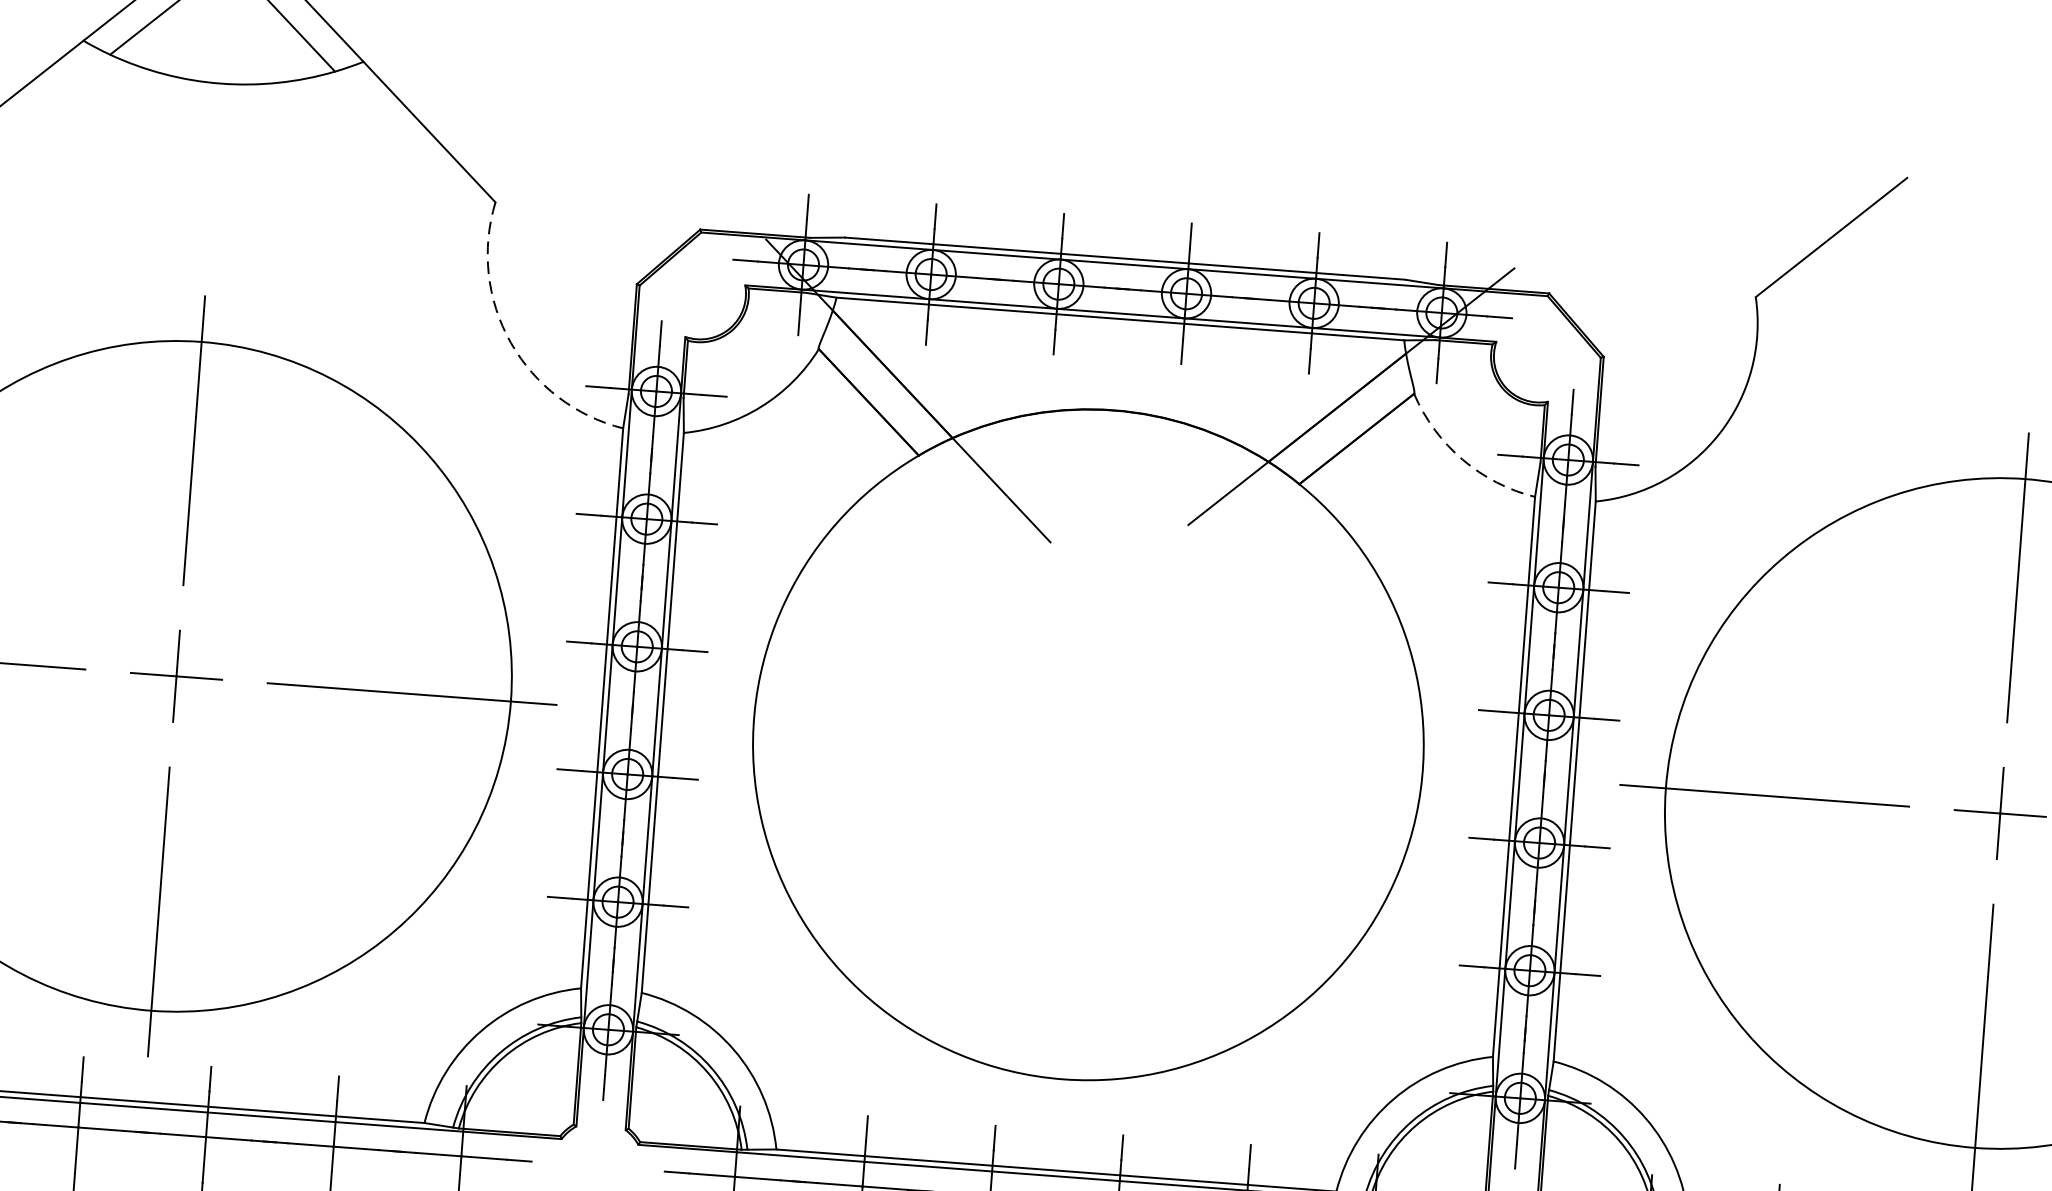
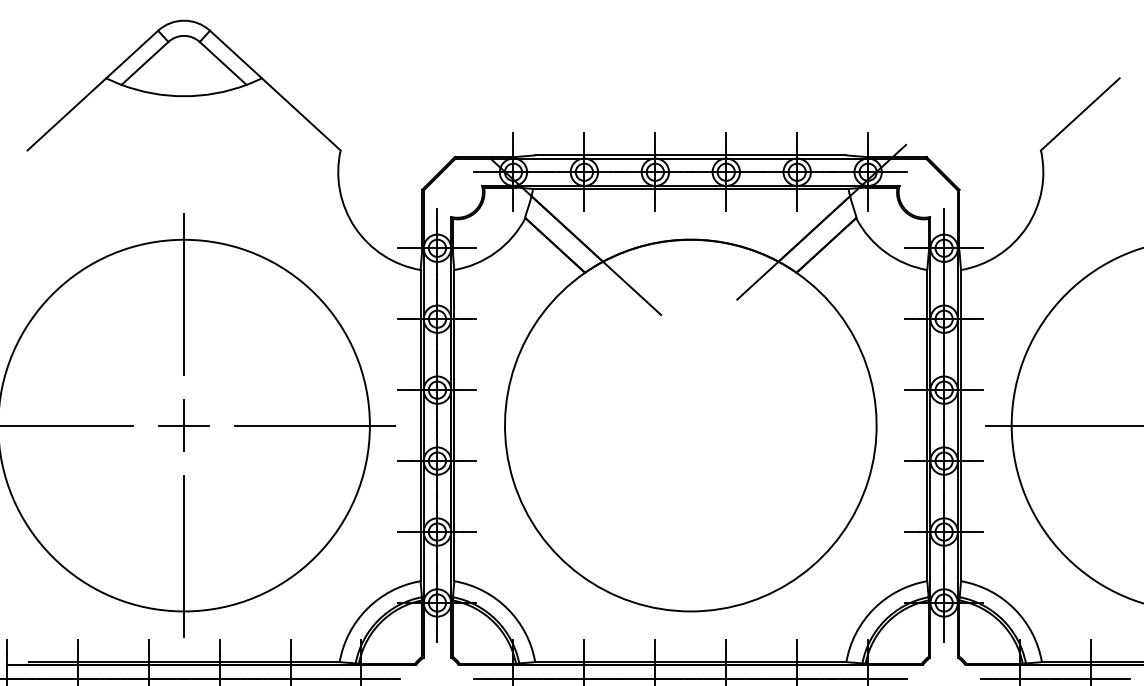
arc: (509, 342) -> (354, 227), dashed -> solid
arc: (1462, 459) -> (885, 252), dashed -> solid

